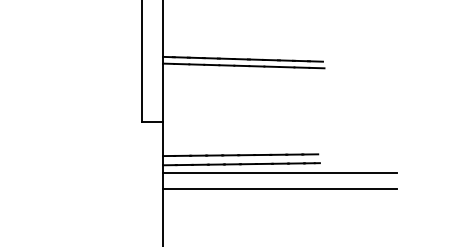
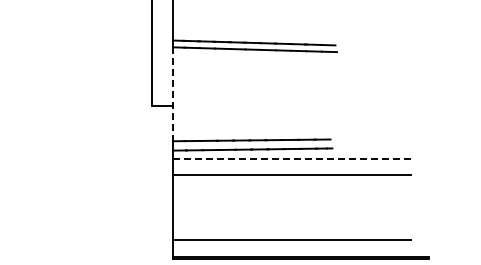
line: (163, 110) -> (173, 94), solid -> dashed
line: (280, 173) -> (292, 158), solid -> dashed

